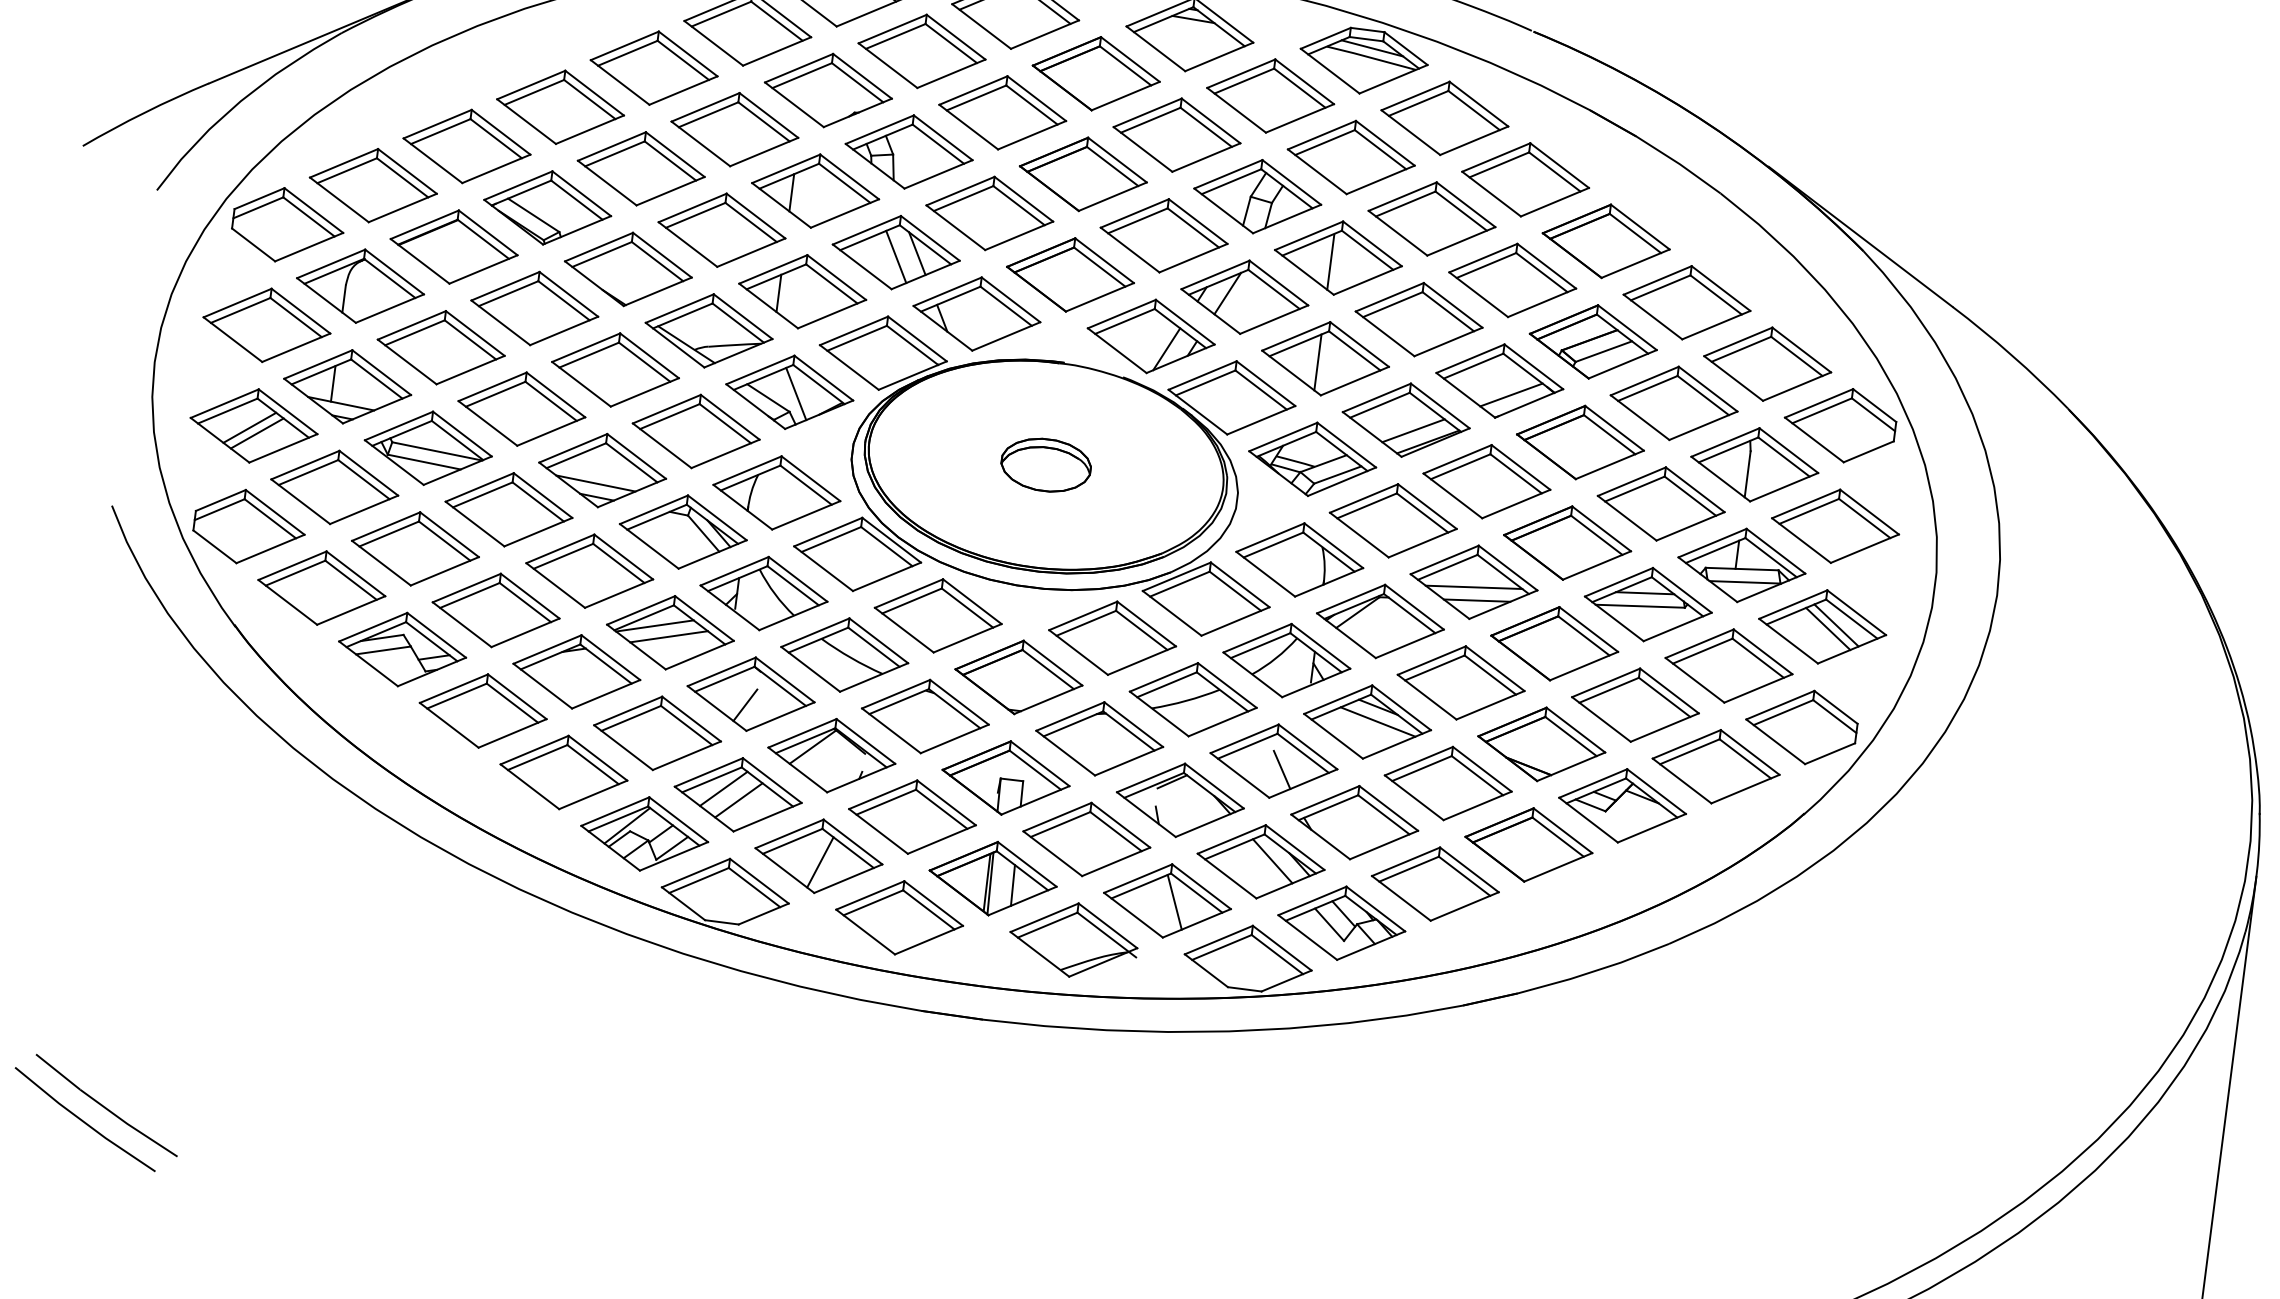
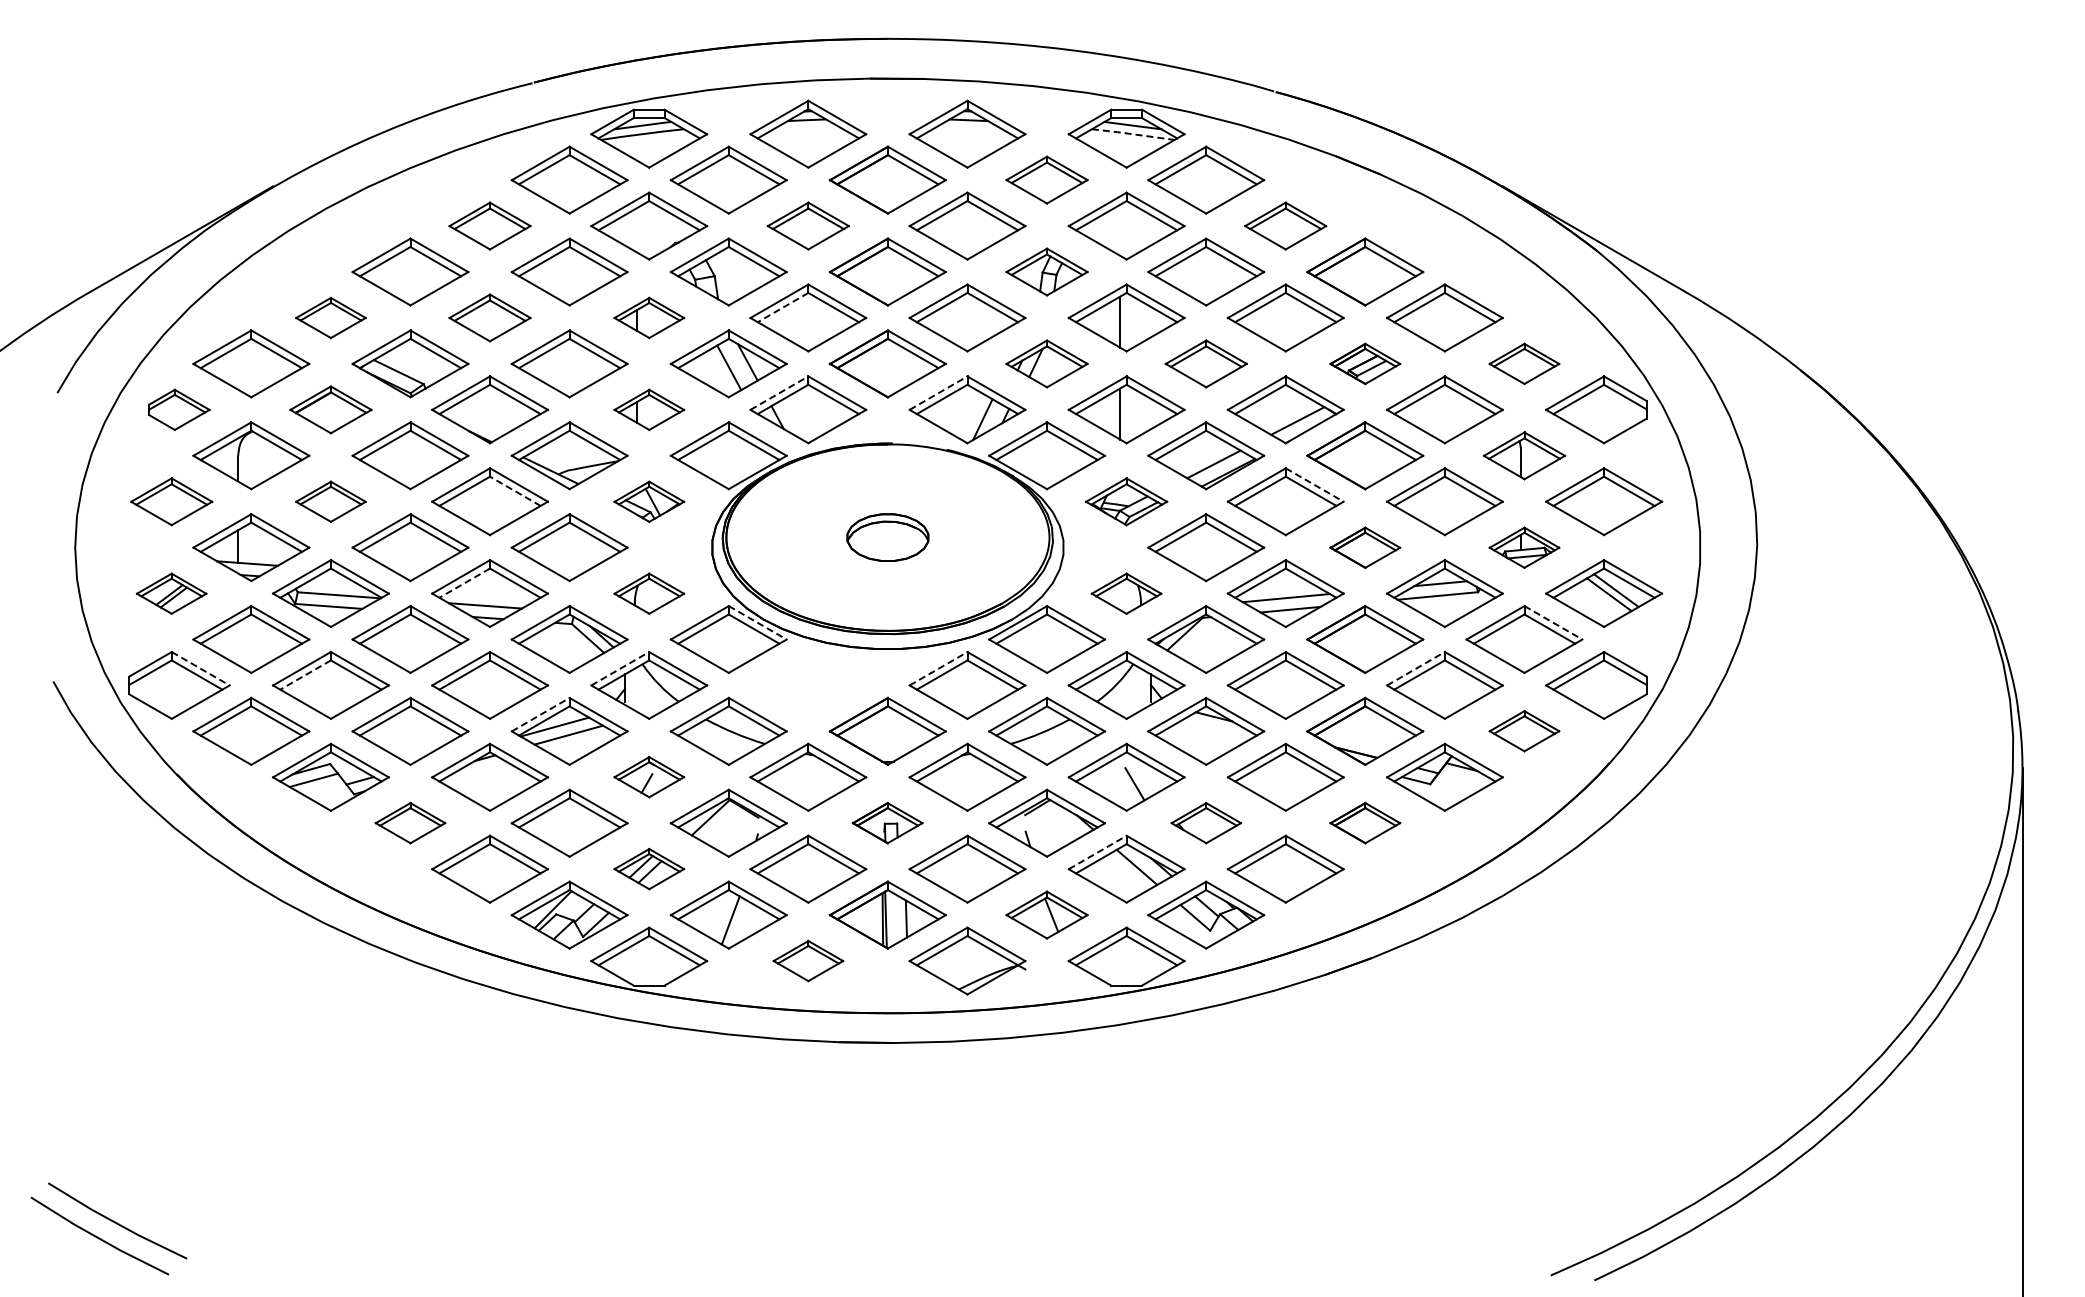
line: (1371, 58) -> (1133, 134), solid -> dashed
part: (653, 67) -> (489, 225), size x0.7
part: (1270, 95) -> (1046, 179), size x0.7
part: (1002, 112) -> (808, 225), size x0.7
part: (466, 145) -> (330, 317), size x0.6
part: (640, 168) -> (489, 317), size x0.7
part: (1525, 179) -> (1285, 225), size x0.7
part: (815, 190) -> (649, 317), size x0.6
part: (1257, 195) -> (1046, 271), size x0.7
line: (963, 198) -> (782, 307), solid -> dashed
part: (288, 225) -> (179, 409), size x0.6
part: (453, 246) -> (330, 409), size x0.7
part: (803, 291) -> (649, 409), size x0.6
line: (947, 291) -> (779, 392), solid -> dashed
part: (1244, 296) -> (1046, 363), size x0.7
line: (1123, 313) -> (939, 392), solid -> dashed
part: (1419, 319) -> (1206, 363), size x0.7
part: (266, 325) -> (171, 501), size x0.7
part: (1593, 341) -> (1365, 363), size x0.6
part: (440, 347) -> (330, 501), size x0.6
line: (643, 362) -> (514, 491), solid -> dashed
part: (1767, 363) -> (1524, 363), size x0.6
part: (790, 392) -> (649, 501), size x0.6
part: (253, 425) -> (171, 593), size x0.6
line: (576, 456) -> (464, 583), solid -> dashed
part: (1312, 459) -> (1126, 501), size x0.7
part: (1754, 464) -> (1524, 455), size x0.7
line: (1521, 468) -> (1315, 485), solid -> dashed
part: (777, 492) -> (649, 593), size x0.6
line: (275, 513) -> (201, 669), solid -> dashed
line: (389, 534) -> (305, 675), solid -> dashed
line: (892, 541) -> (758, 623), solid -> dashed
part: (1567, 543) -> (1365, 547), size x0.6
part: (1299, 559) -> (1126, 593), size x0.6
part: (1741, 565) -> (1524, 547), size x0.6
line: (734, 571) -> (620, 668), solid -> dashed
line: (641, 610) -> (541, 714), solid -> dashed
part: (938, 614) -> (808, 684), removed
line: (1084, 615) -> (939, 668), solid -> dashed
line: (1763, 652) -> (1553, 623), solid -> dashed
line: (1606, 682) -> (1416, 668), solid -> dashed
part: (751, 693) -> (649, 776), size x0.6
part: (483, 710) -> (410, 822), size x0.6
line: (1377, 722) -> (1215, 730), removed
part: (1716, 765) -> (1524, 730), size x0.6
part: (1005, 777) -> (887, 822), size x0.6
part: (738, 794) -> (649, 868), size x0.6
part: (1355, 821) -> (1206, 822), size x0.6
line: (1232, 839) -> (1098, 852), solid -> dashed
part: (1529, 844) -> (1365, 822), size x0.6
part: (1166, 900) -> (1046, 914), size x0.7
part: (899, 917) -> (808, 960), size x0.6

